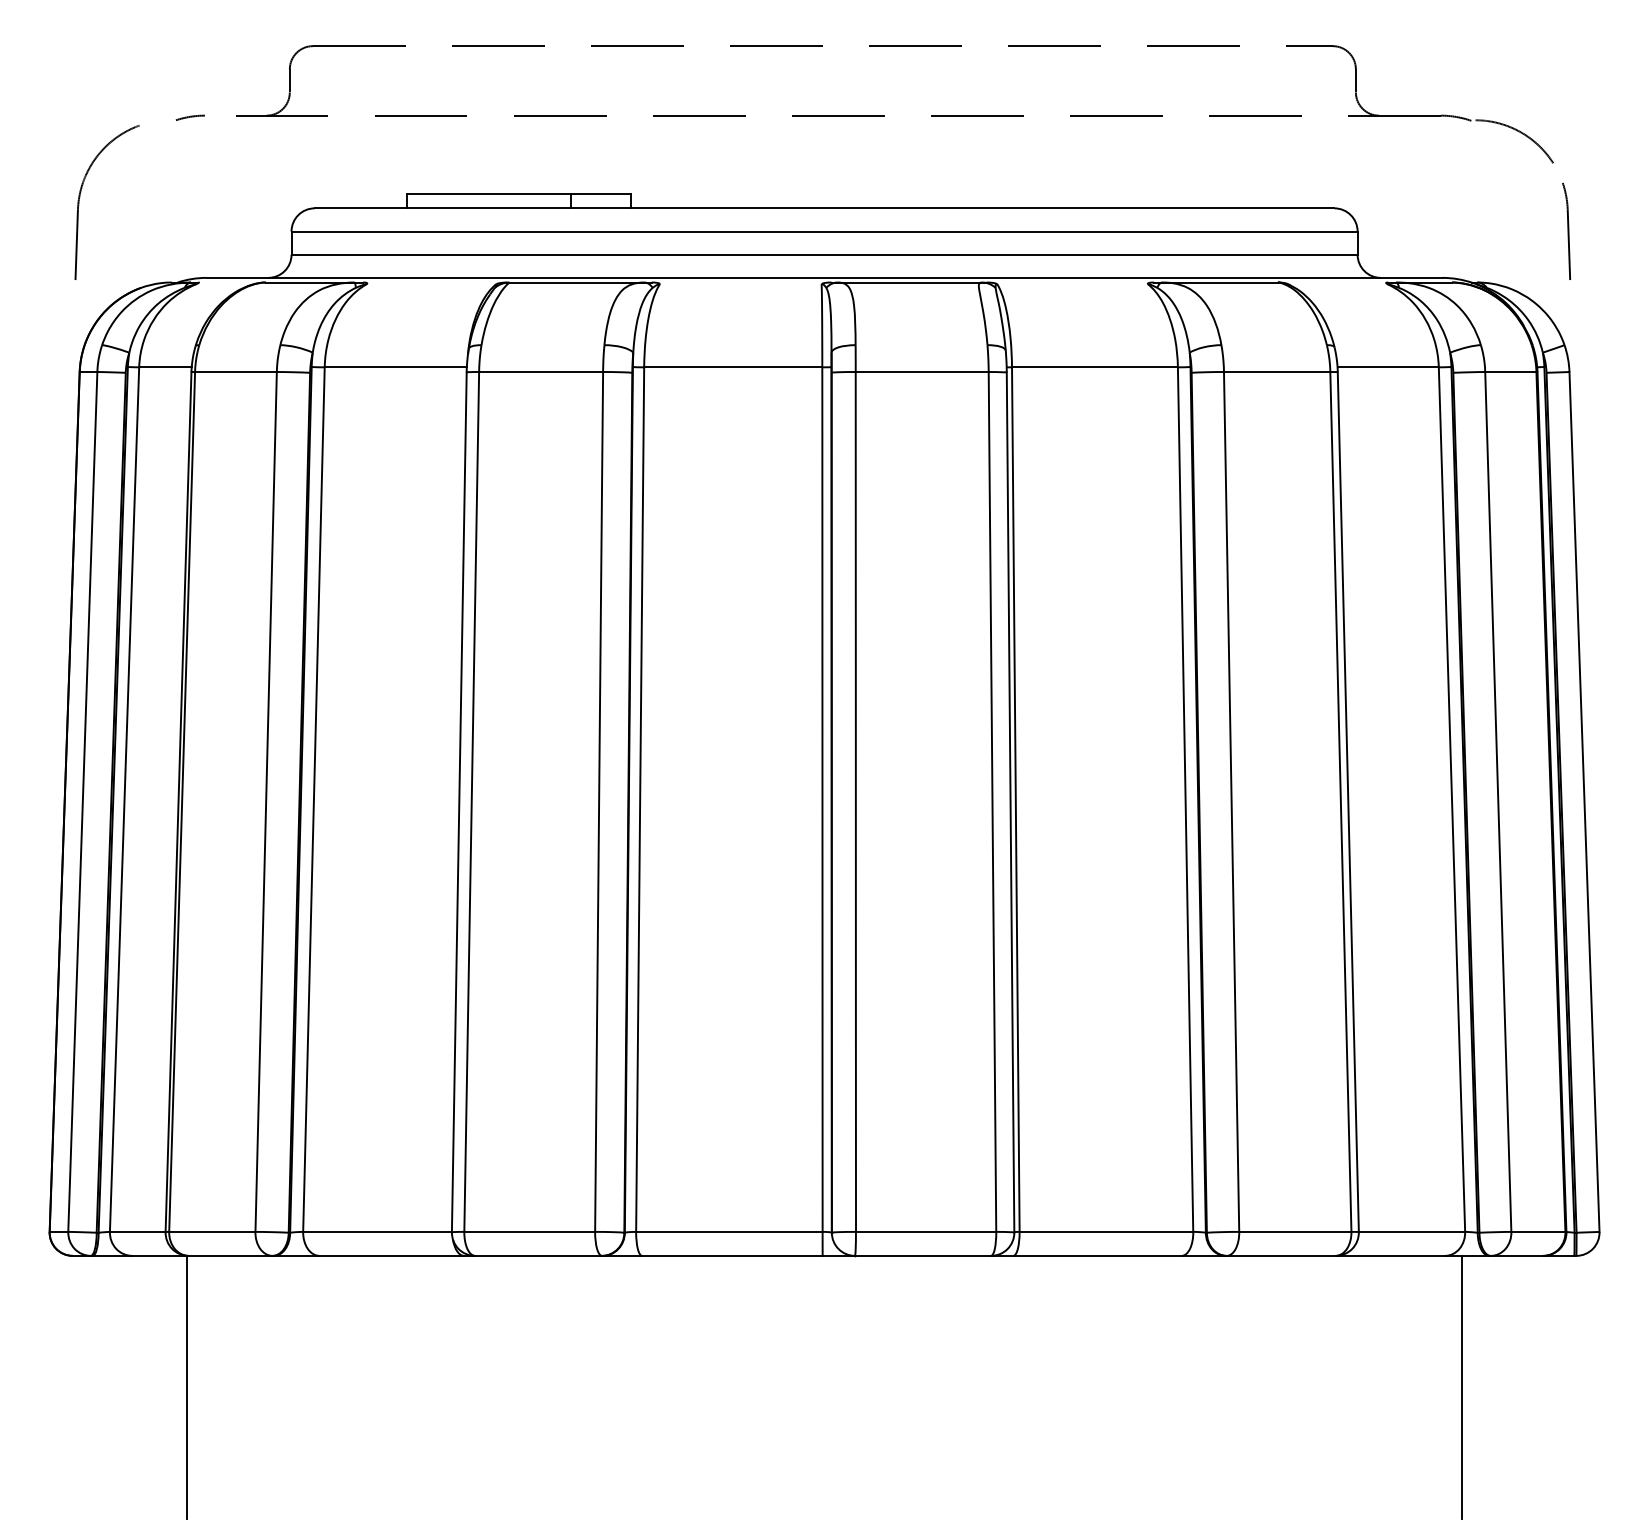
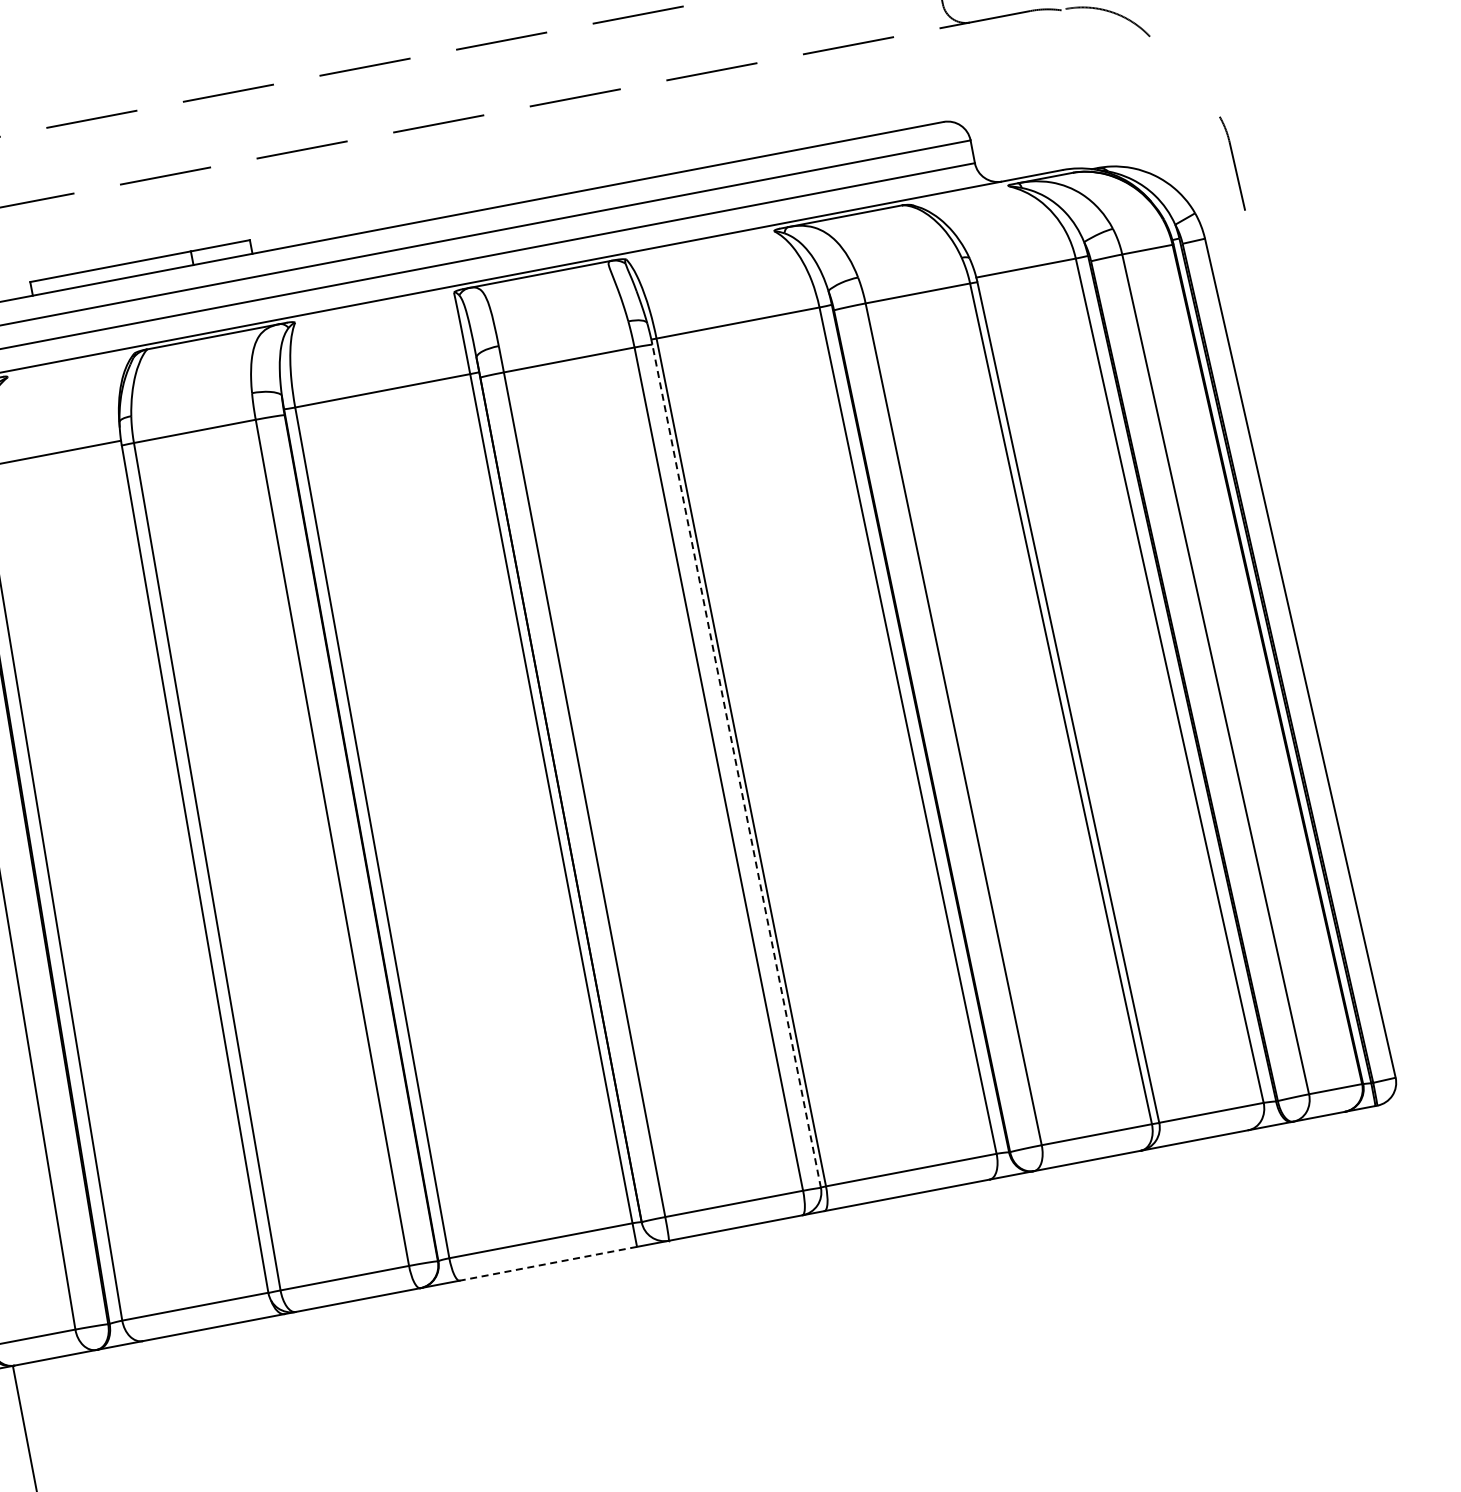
part: (1566, 230) -> (1232, 162), moved
line: (1010, 802) -> (736, 766), solid -> dashed
line: (731, 1255) -> (547, 1263), solid -> dashed
line: (1461, 1386) -> (1289, 1255), removed

